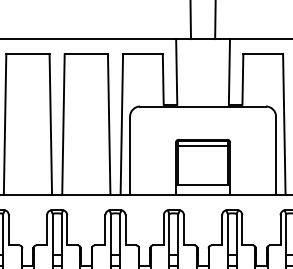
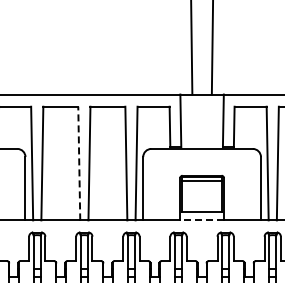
line: (51, 124) -> (79, 163), solid -> dashed
line: (203, 195) -> (202, 220), solid -> dashed

